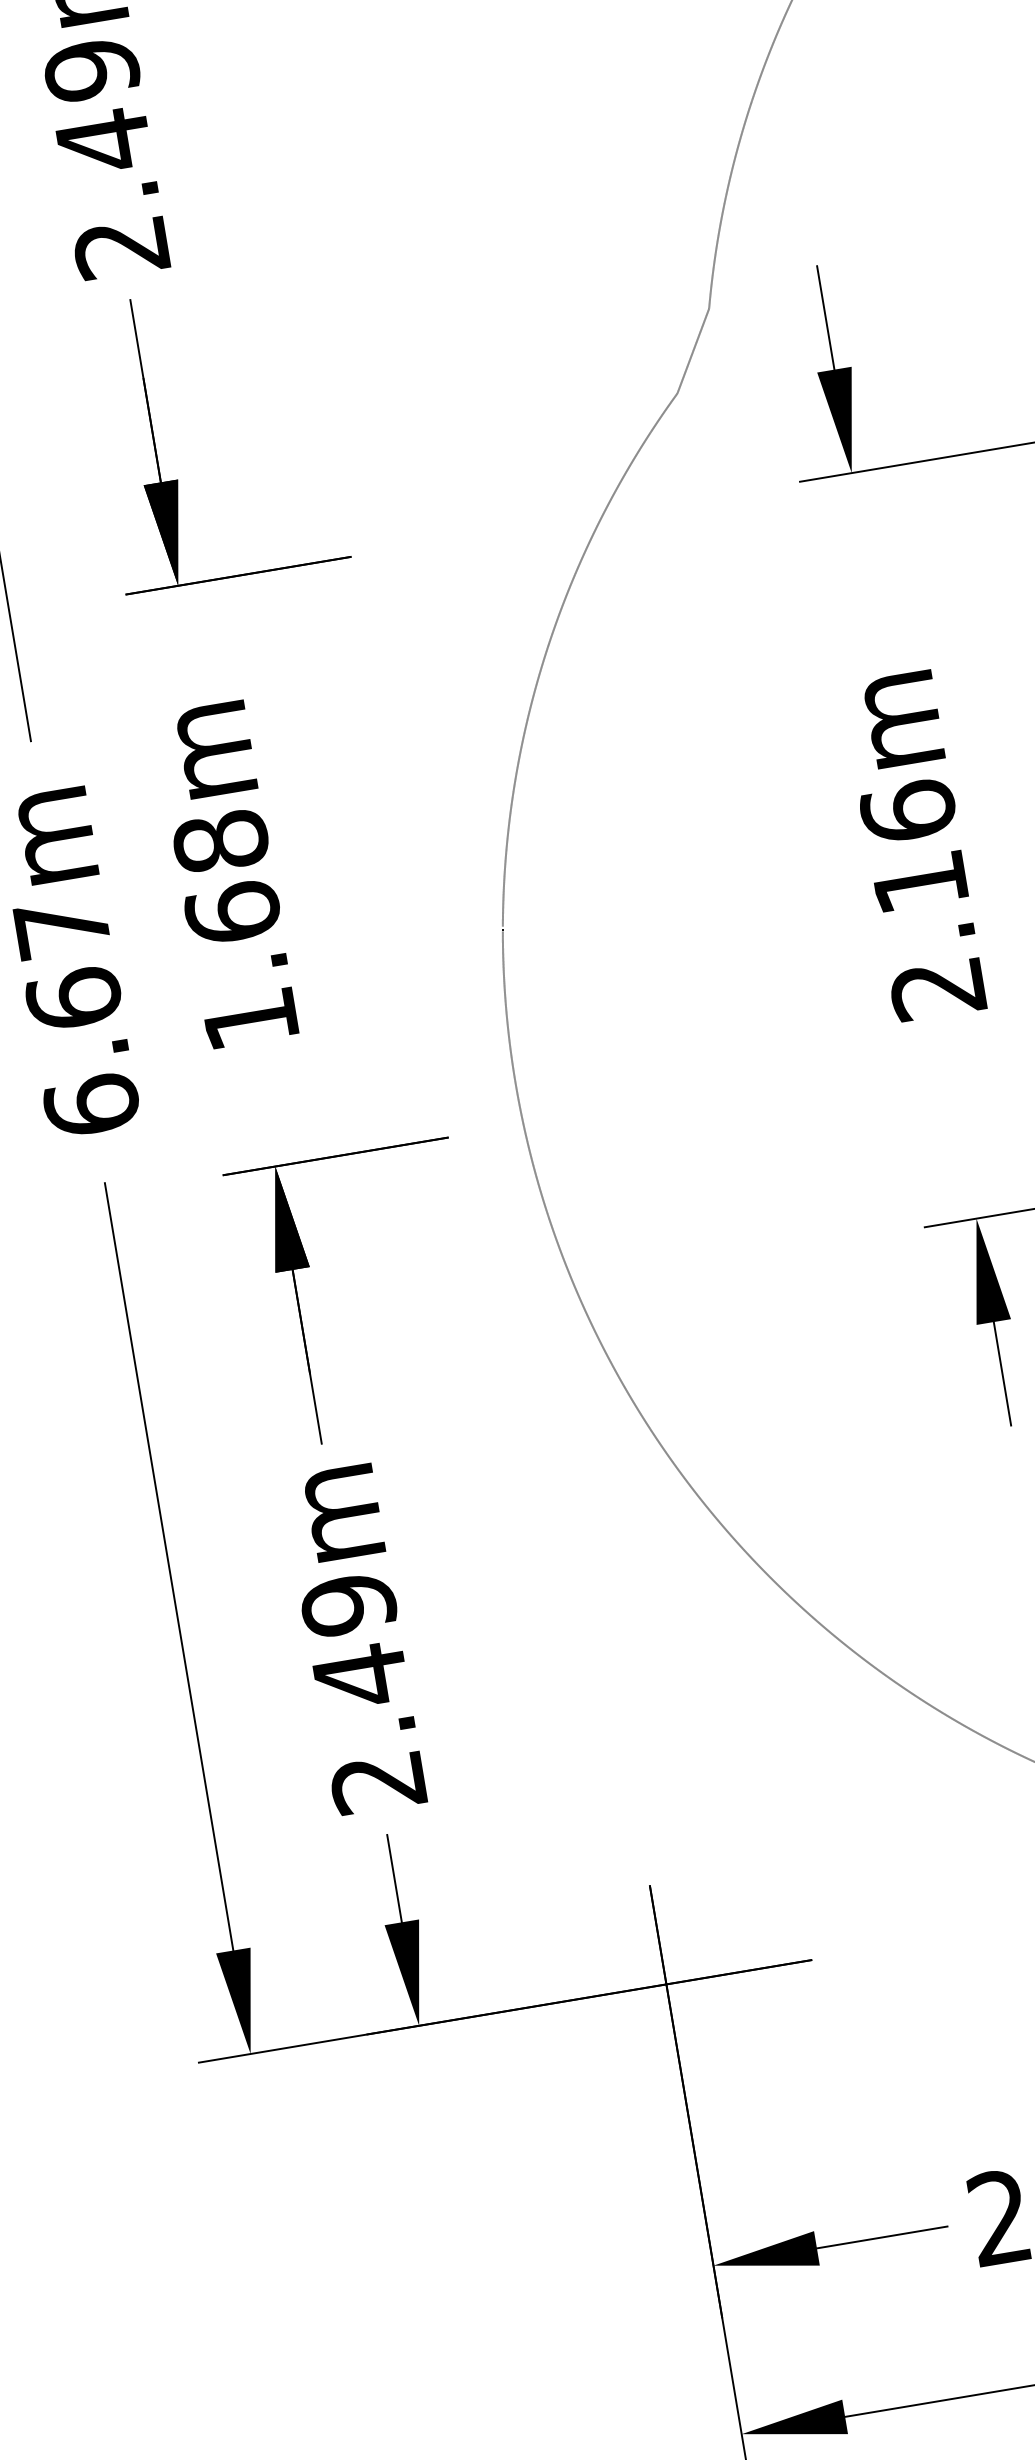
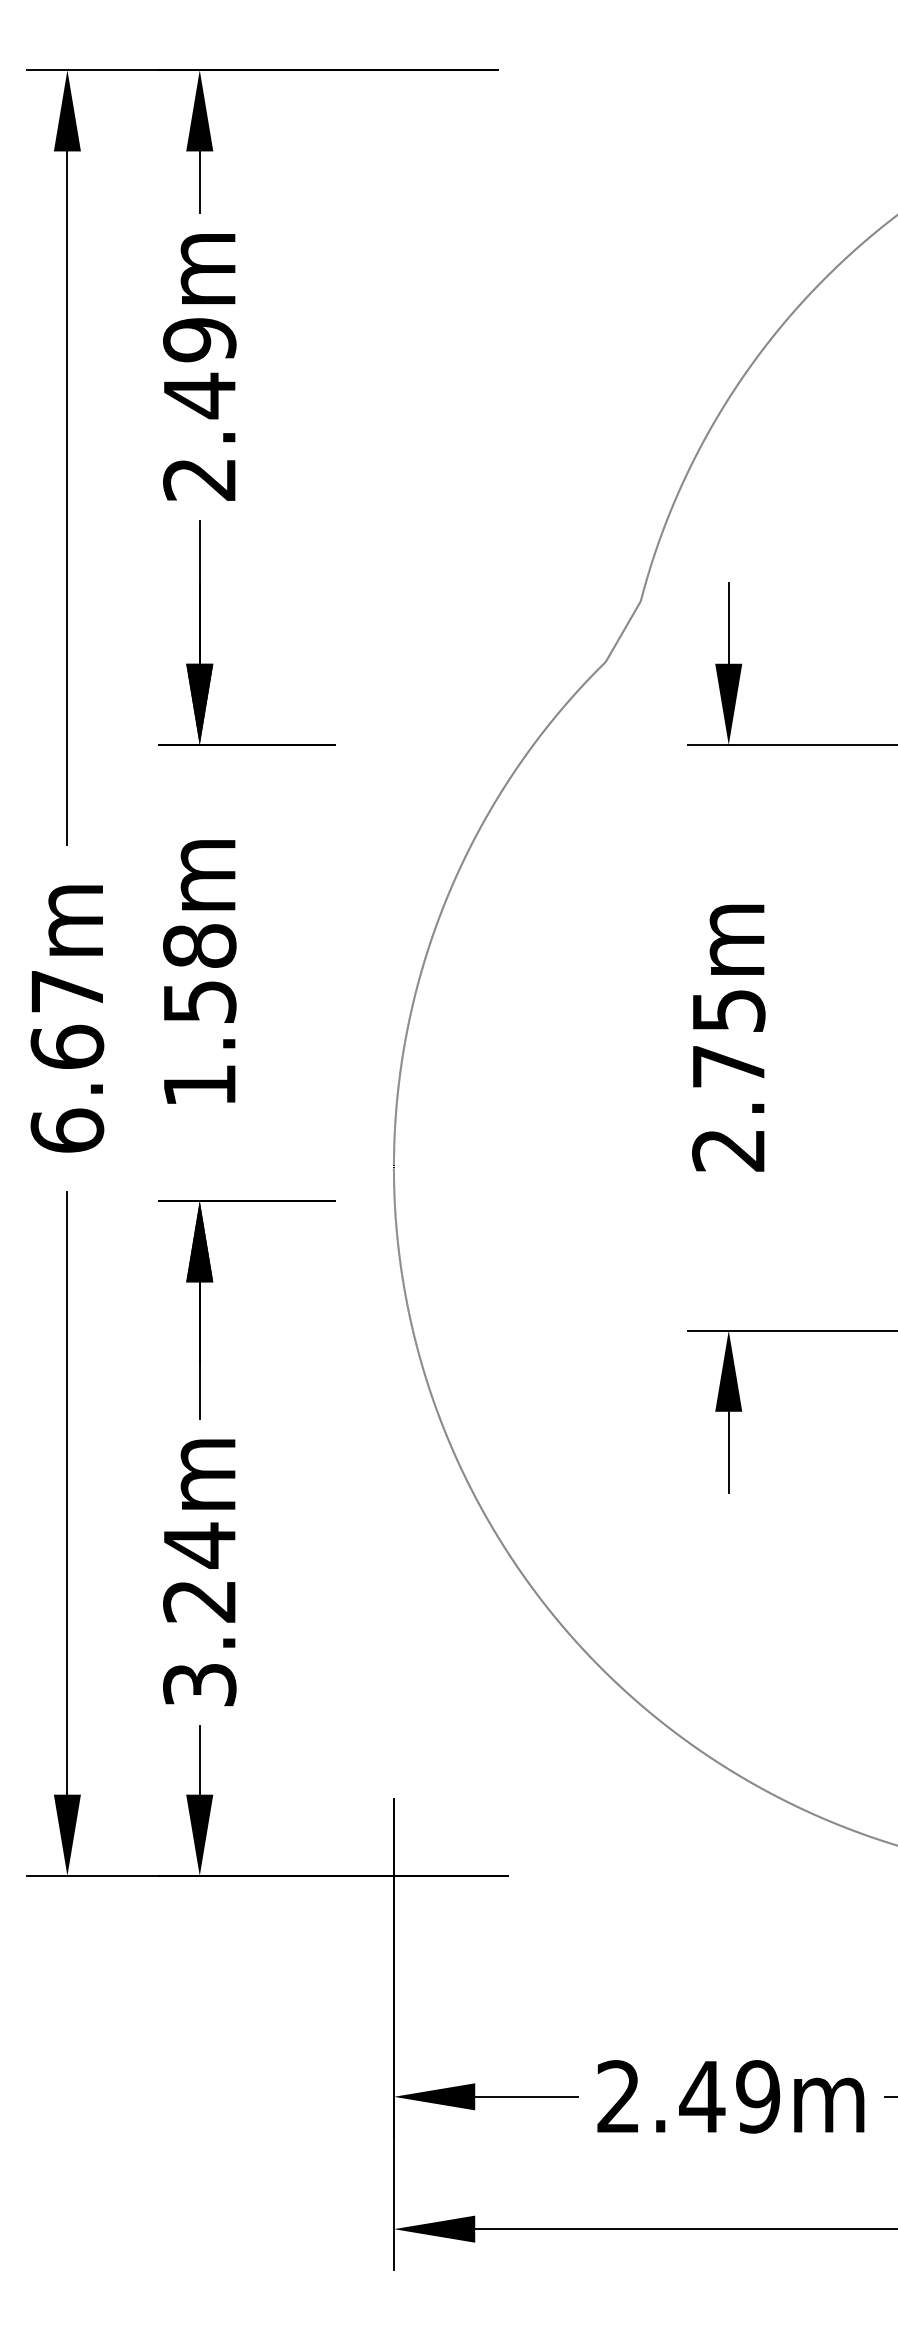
text: (913, 845) -> (728, 1037), 2.16m -> 2.75m
text: (232, 912) -> (199, 1001), 1.68m -> 1.58m
text: (363, 1692) -> (199, 1614), 2.49m -> 3.24m

